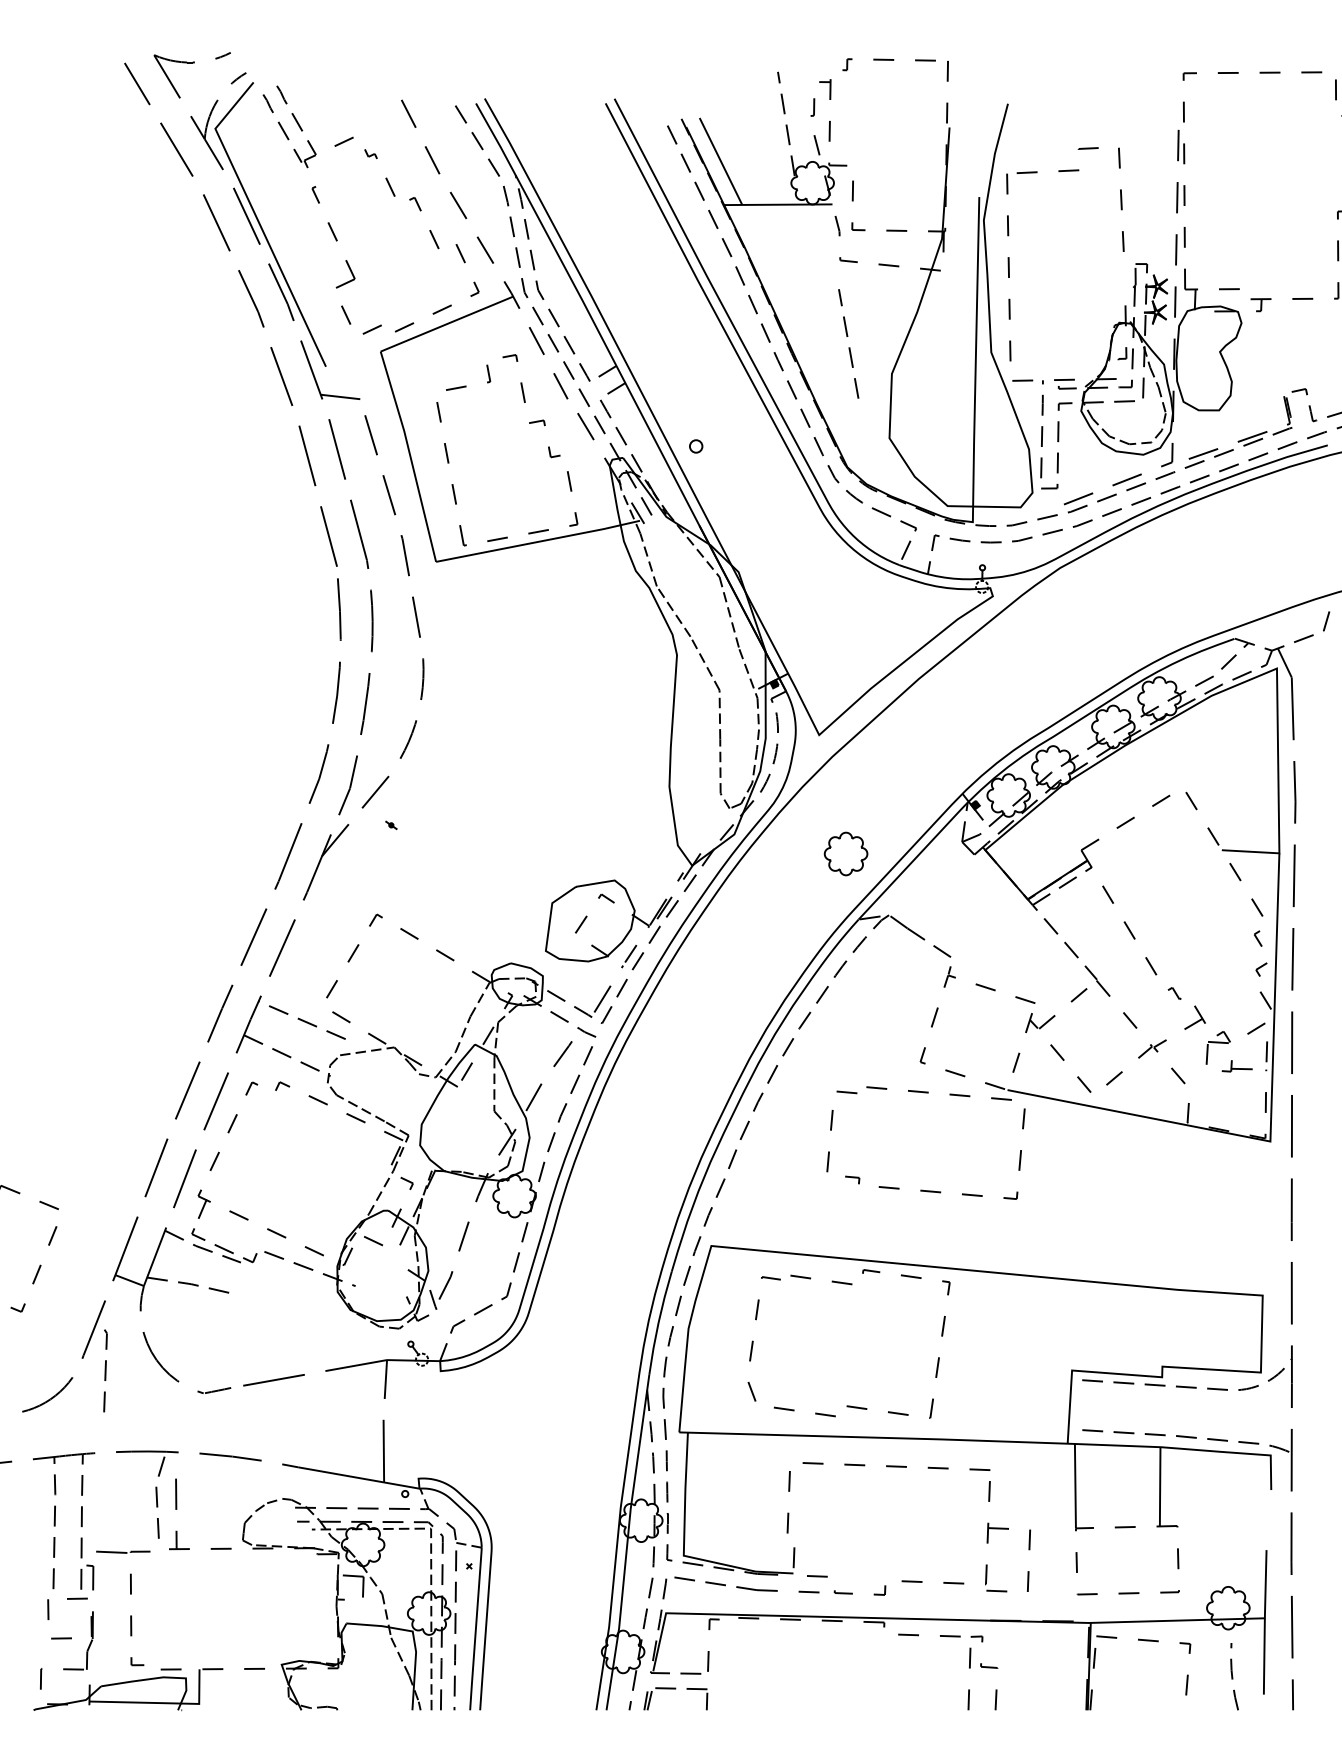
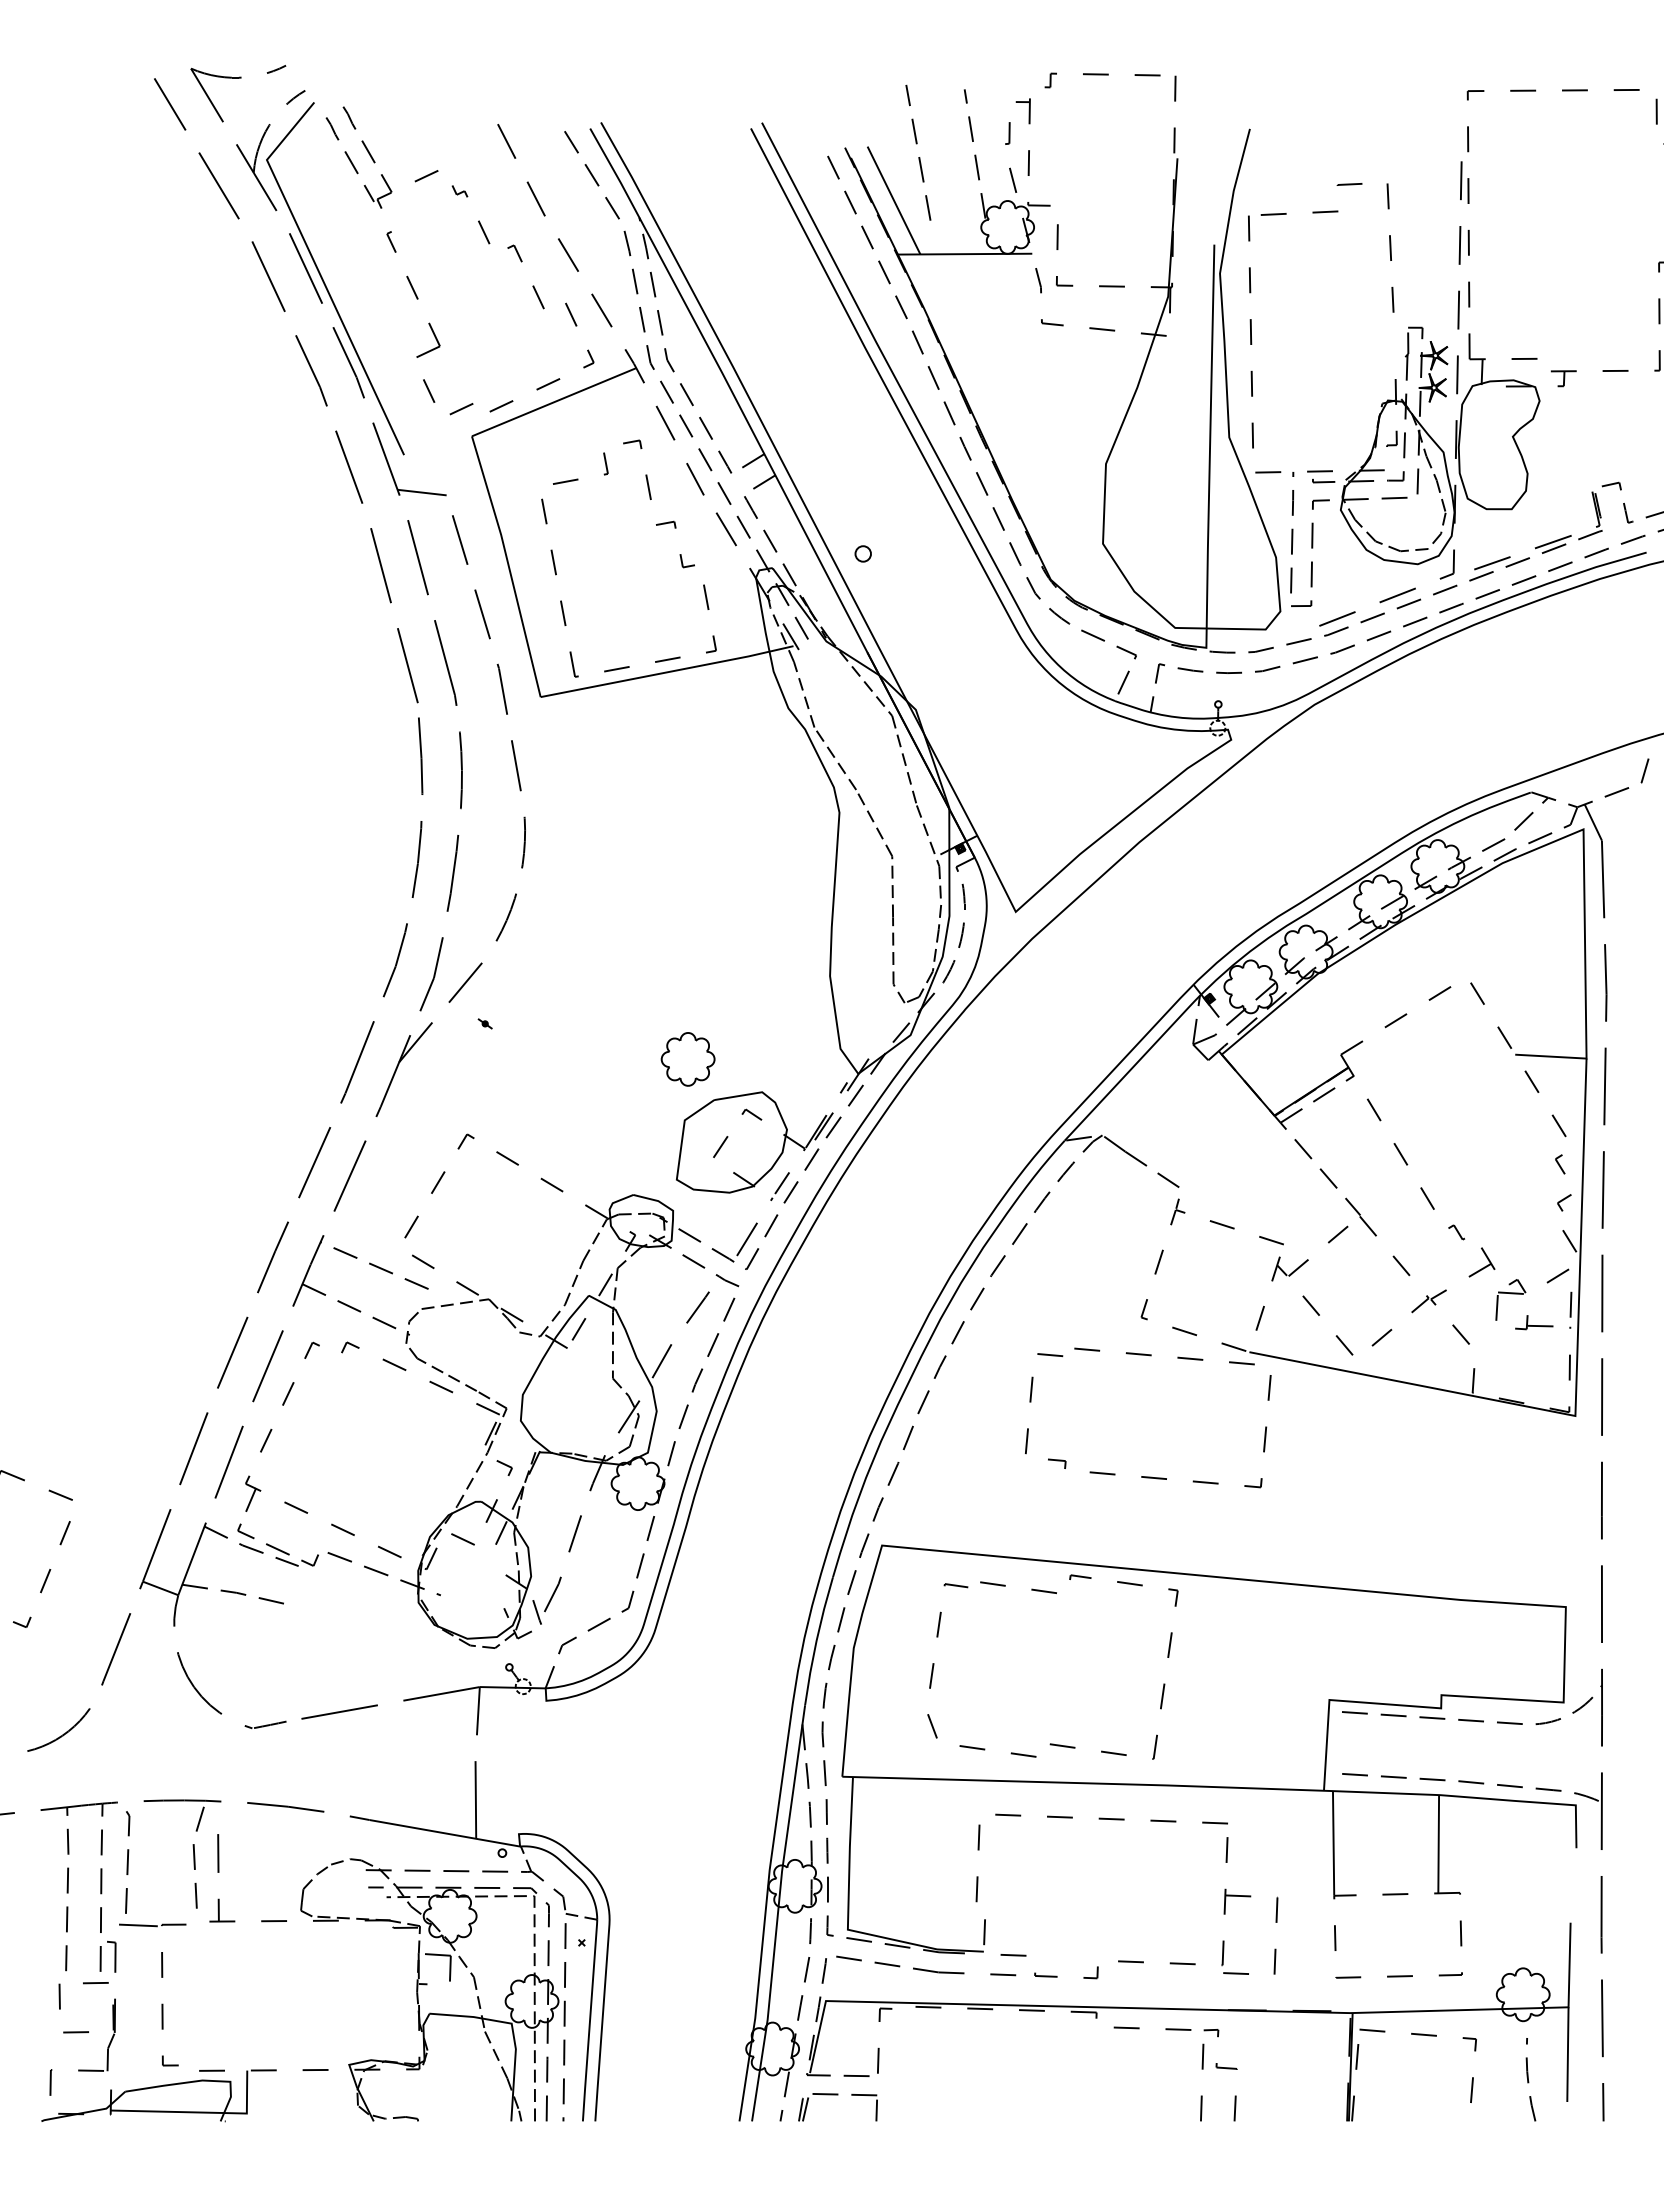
line: (848, 347) -> (918, 157), moved
part: (845, 854) -> (687, 1059), moved
line: (105, 1370) -> (127, 1862), moved

